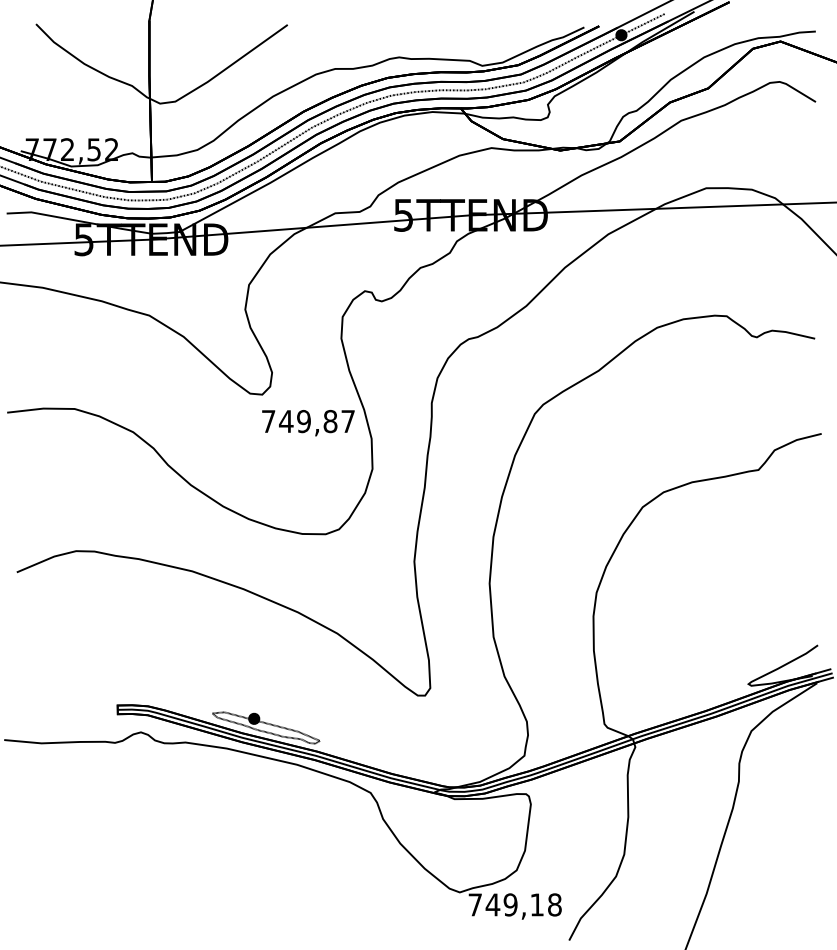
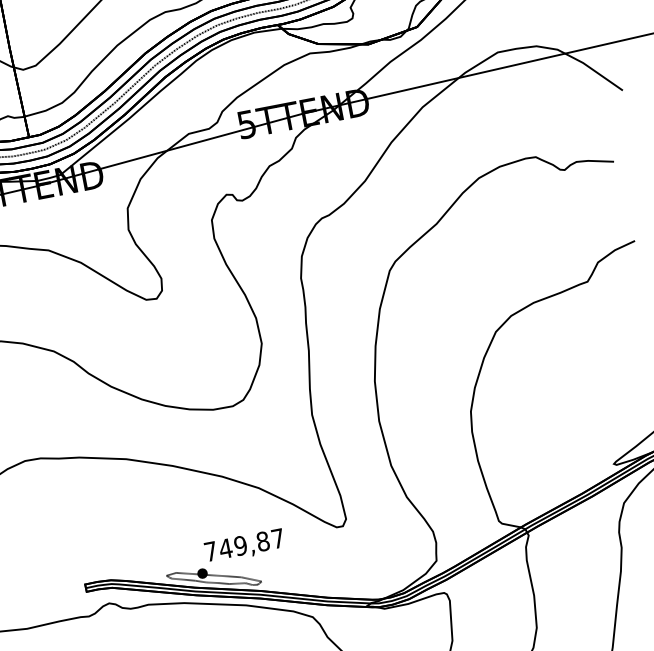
text: (308, 423) -> (244, 546), moved

